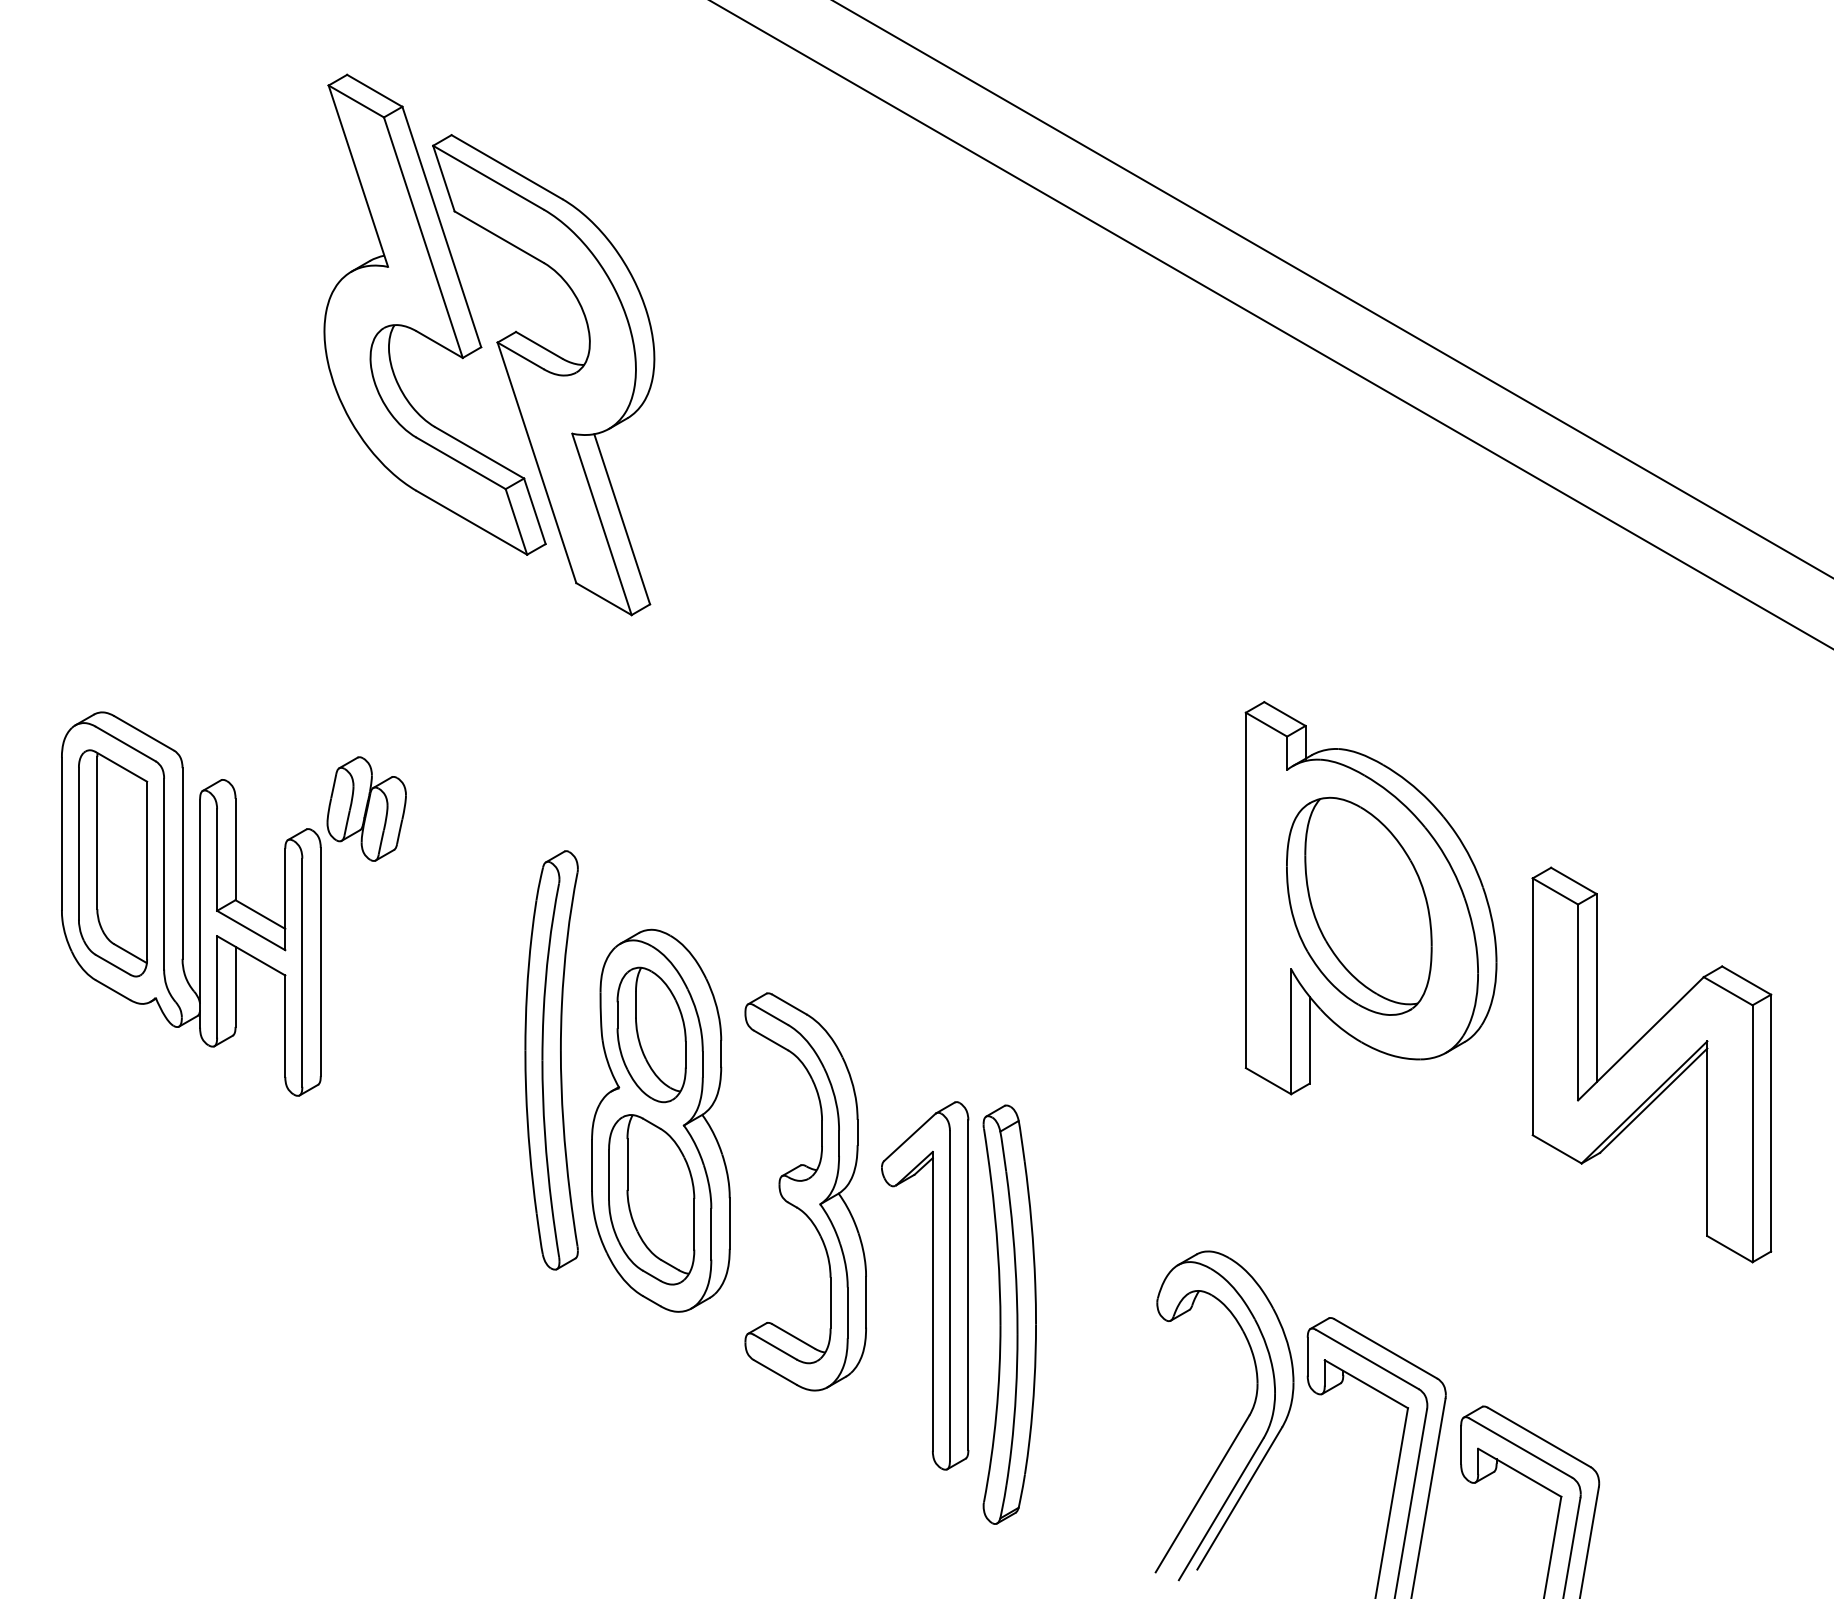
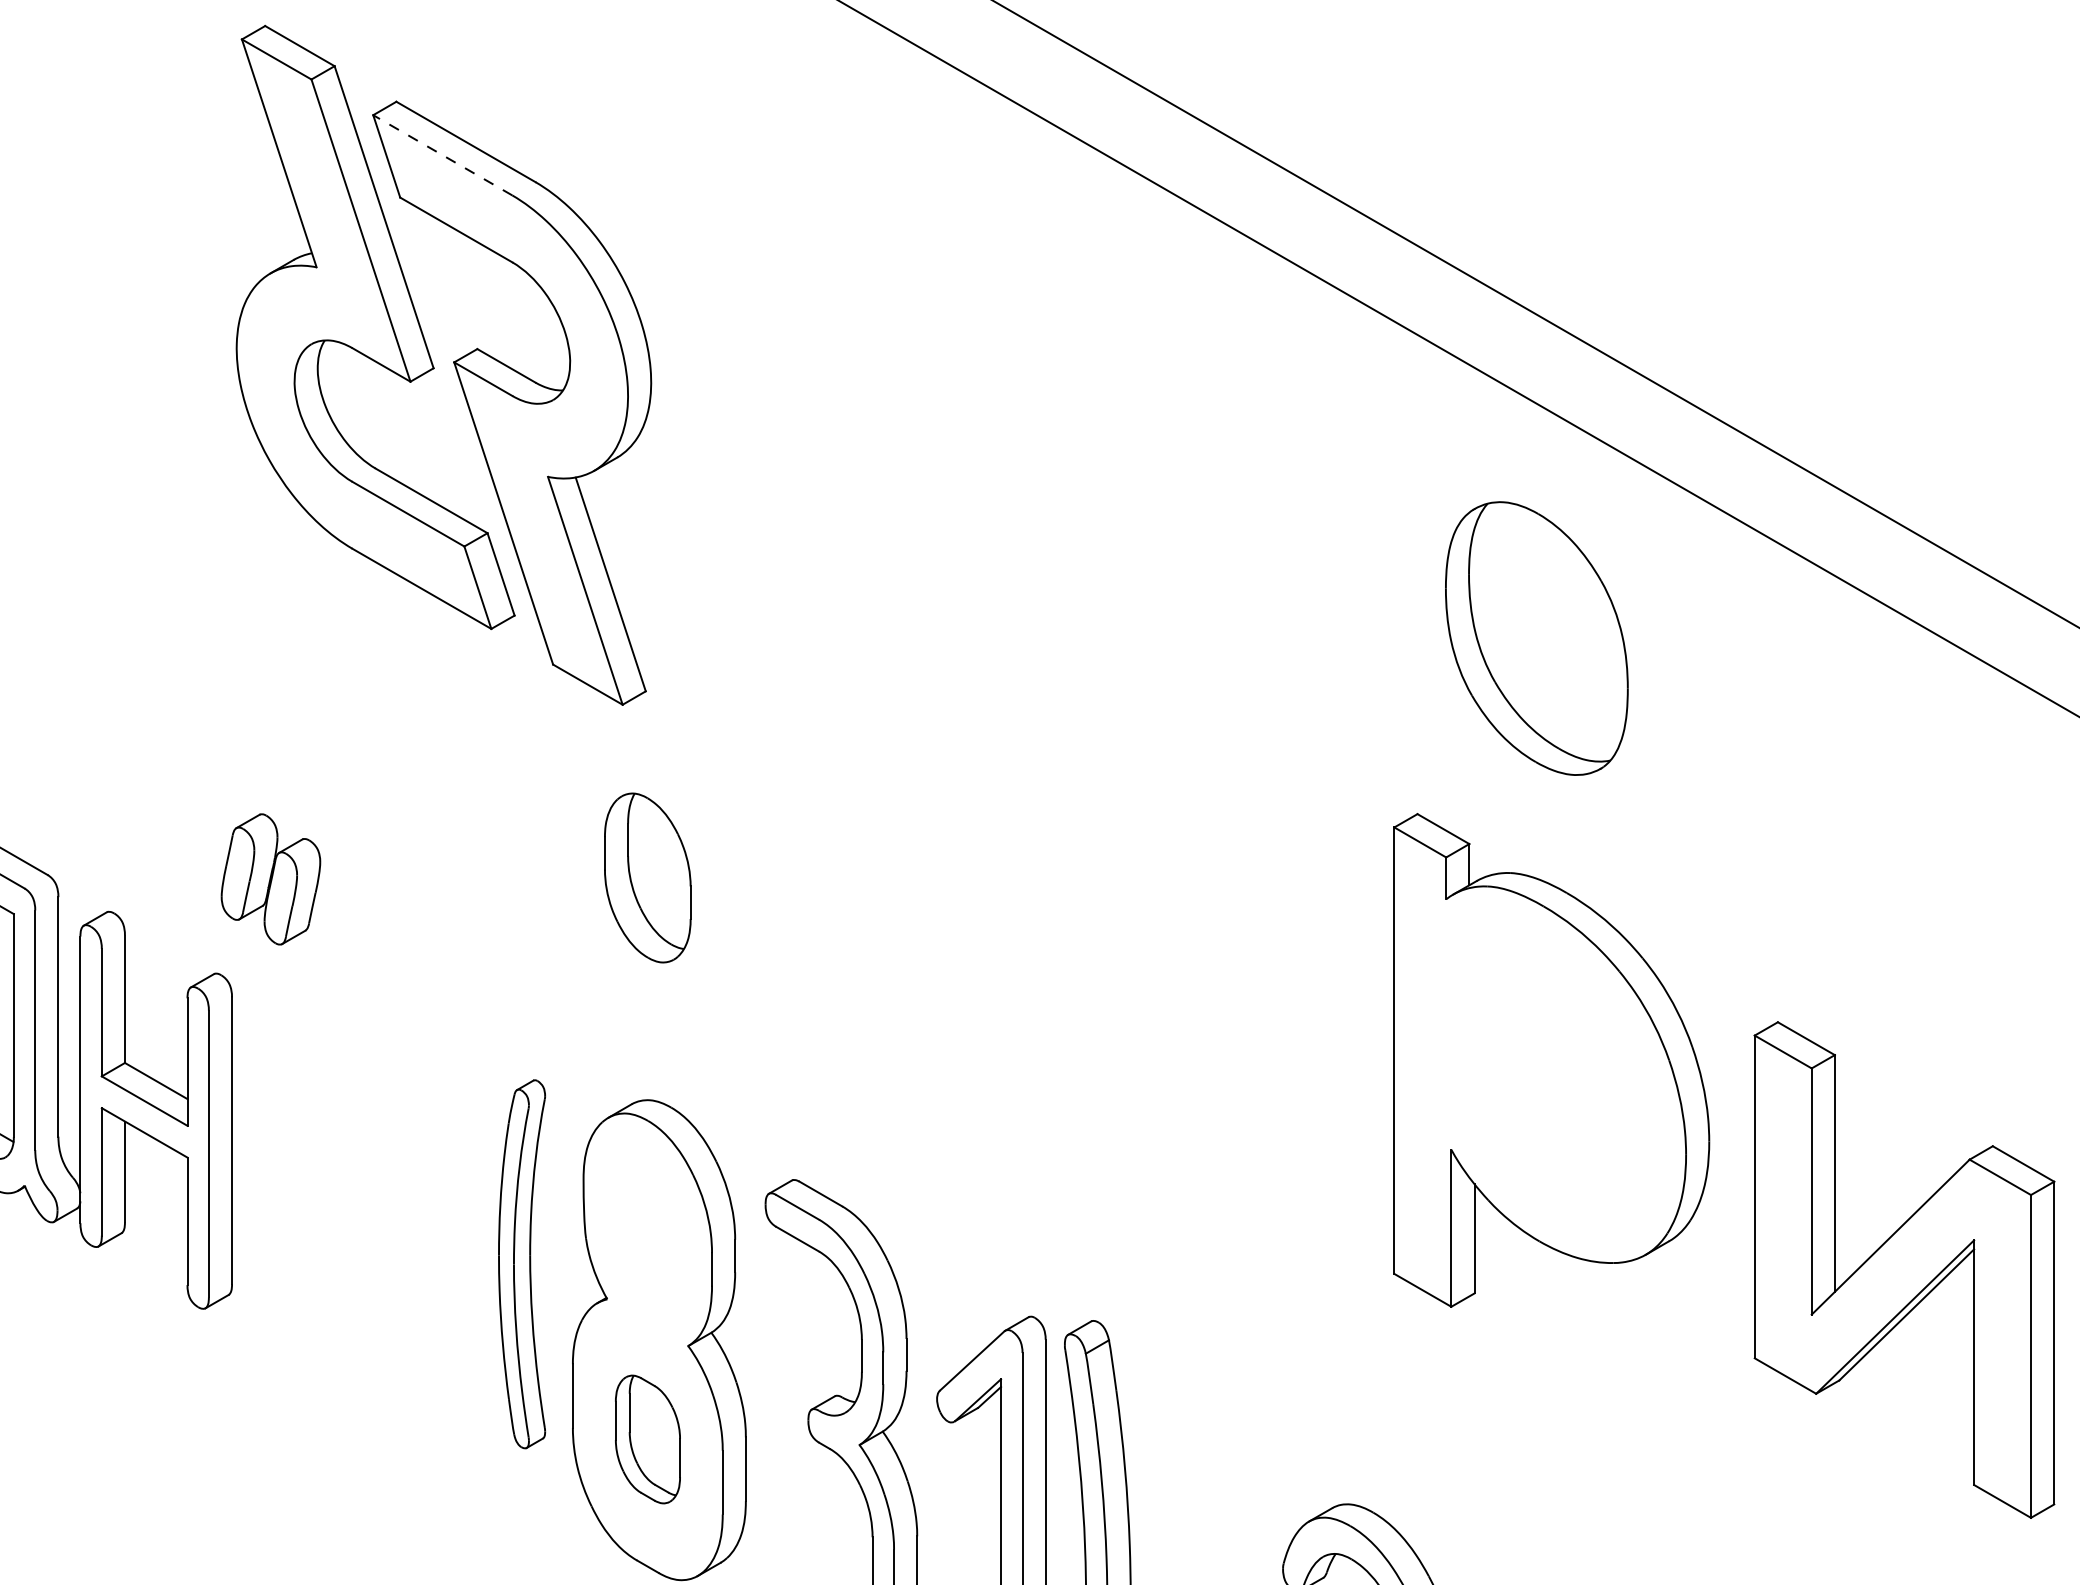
line: (488, 177) -> (442, 154), solid -> dashed
part: (366, 808) -> (270, 878), moved
part: (1359, 905) -> (1537, 637), moved
part: (651, 1034) -> (647, 877), moved
part: (551, 1060) -> (521, 1264), size x0.7
part: (651, 1199) -> (647, 1439), size x0.6

